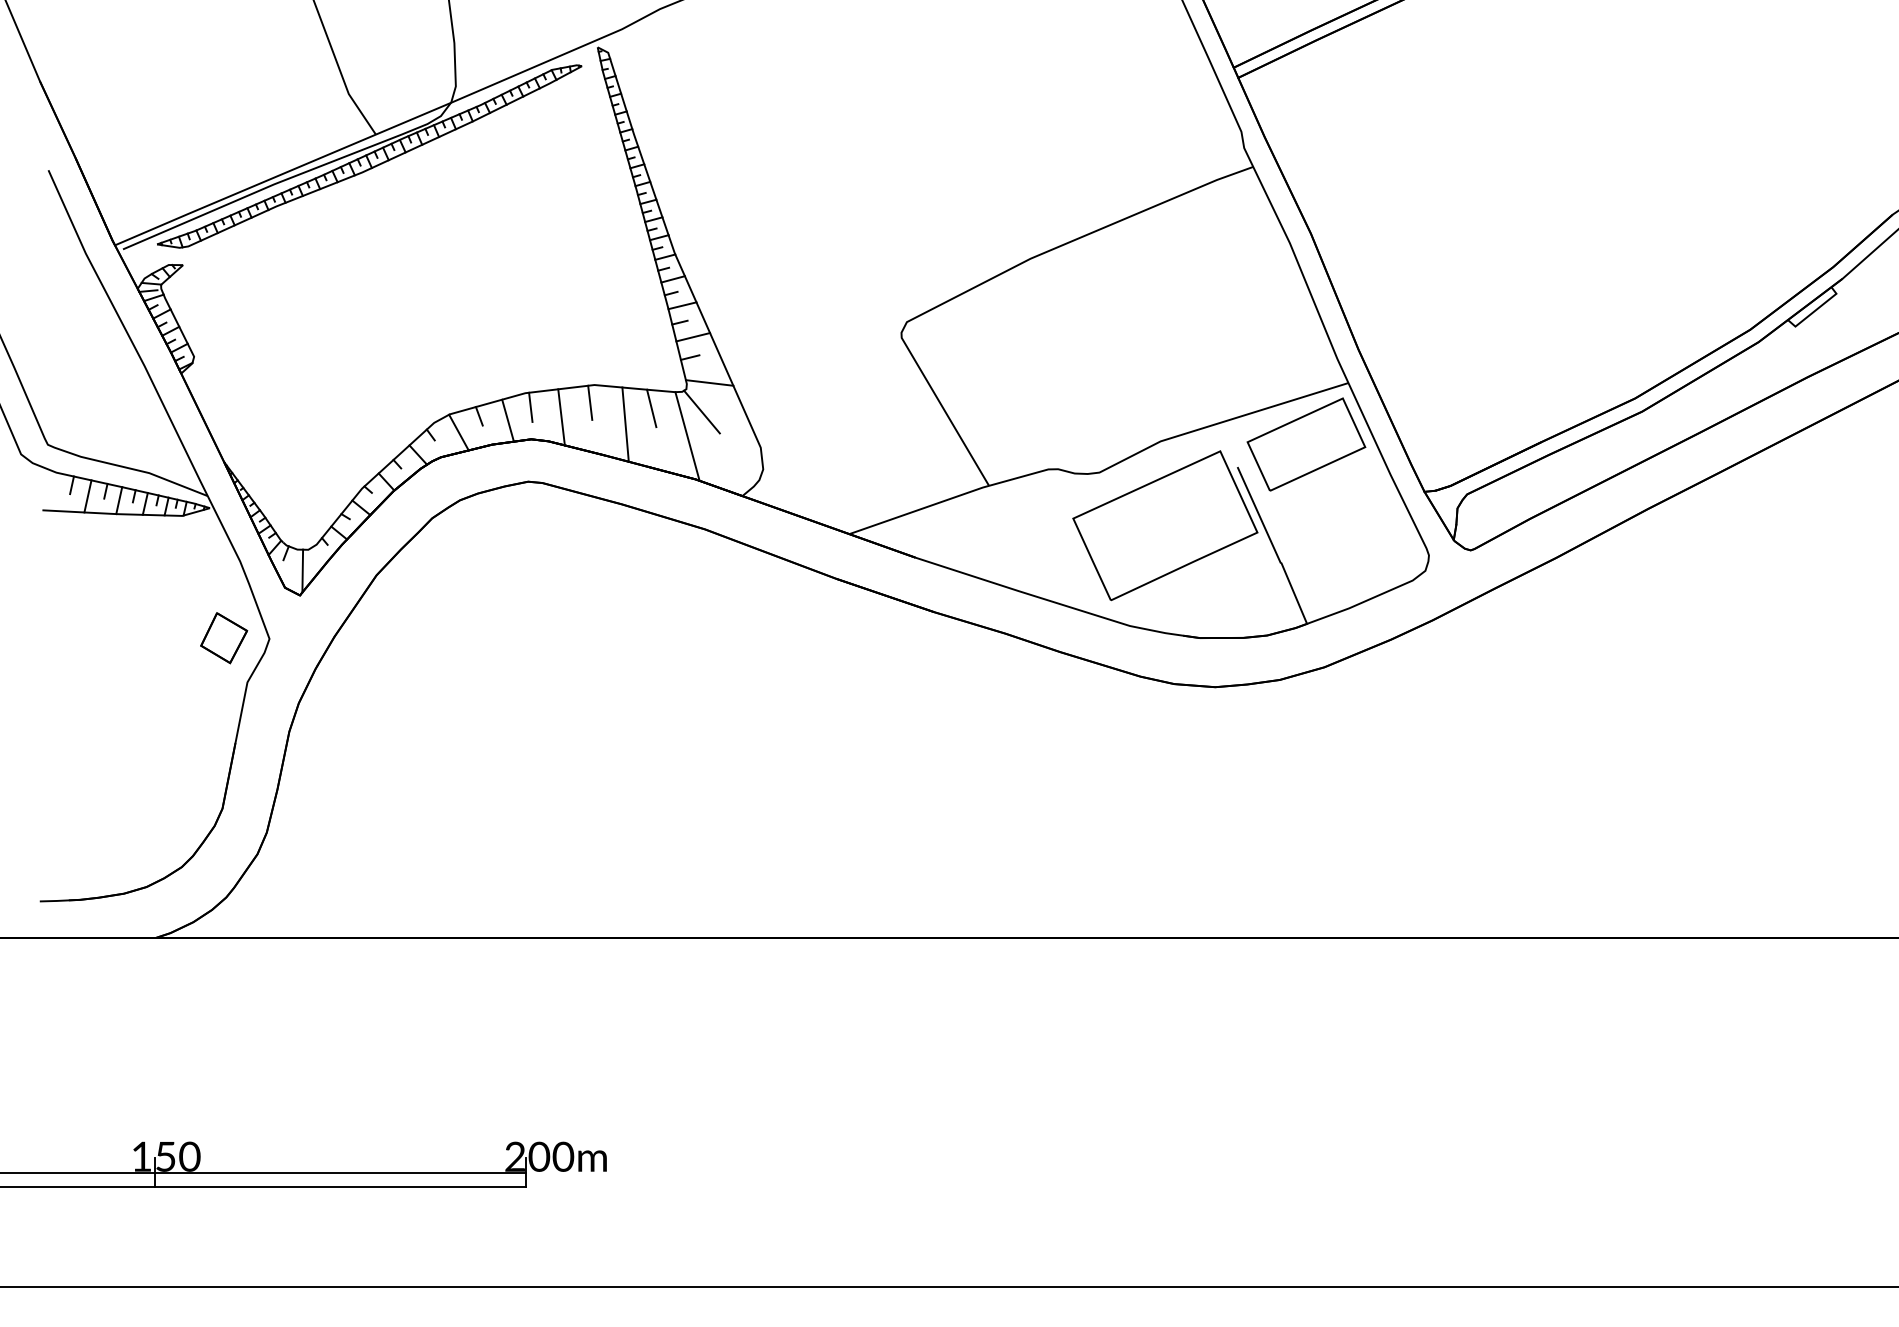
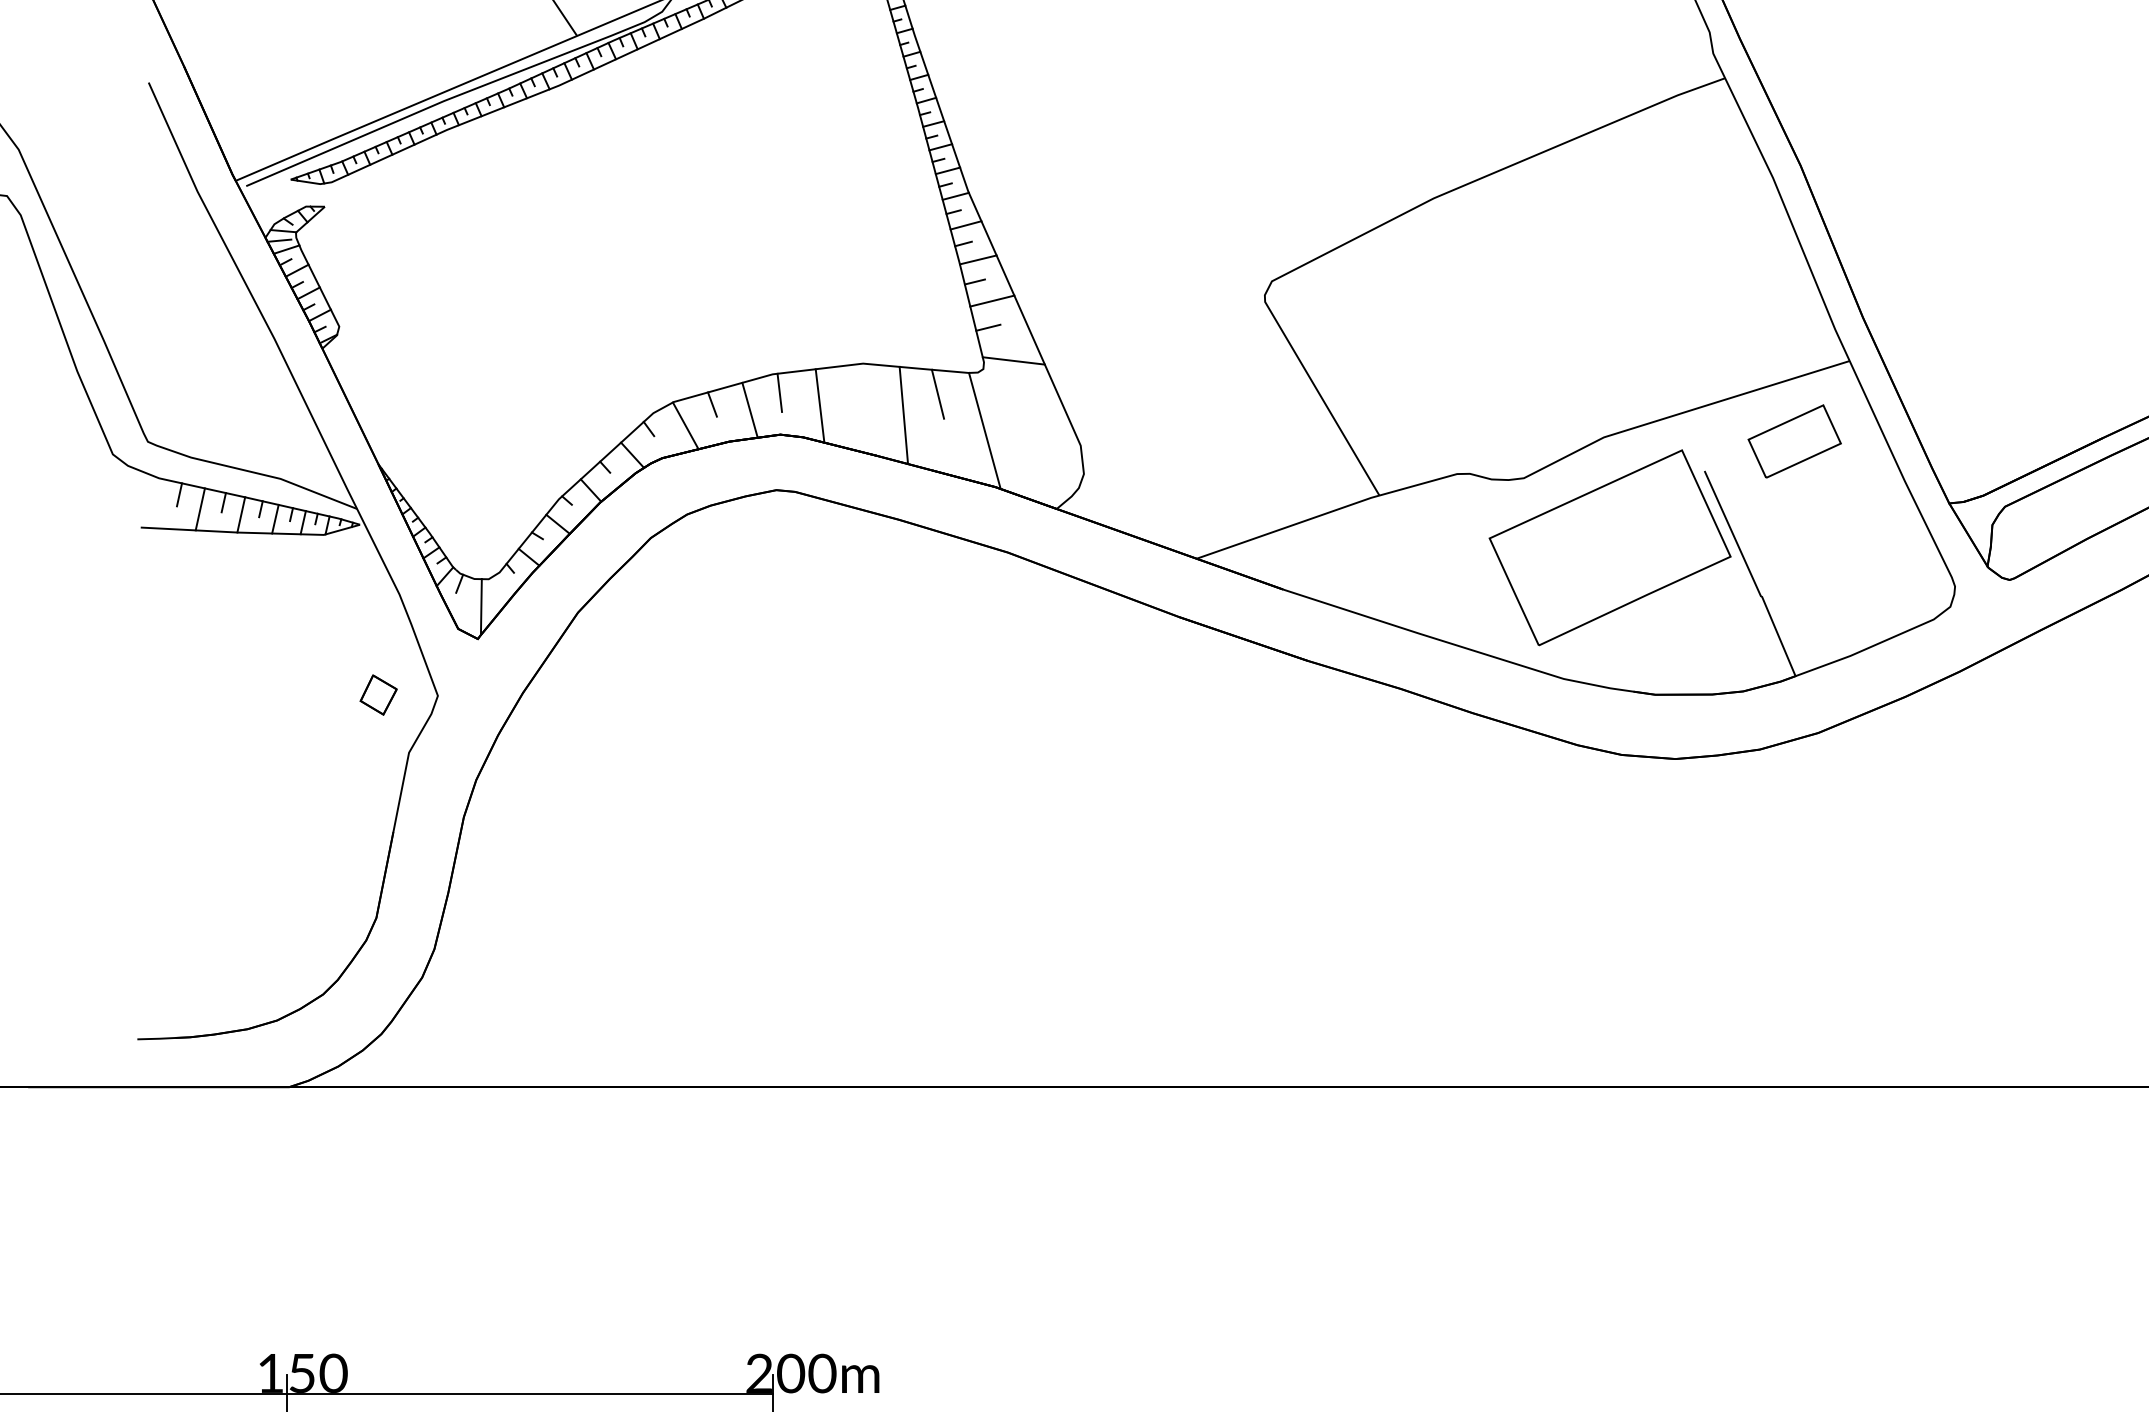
line: (590, 402) -> (857, 386), removed
line: (701, 411) -> (1003, 398), removed
part: (1306, 444) -> (1794, 441), size x0.6
part: (224, 638) -> (379, 695), size x0.6

